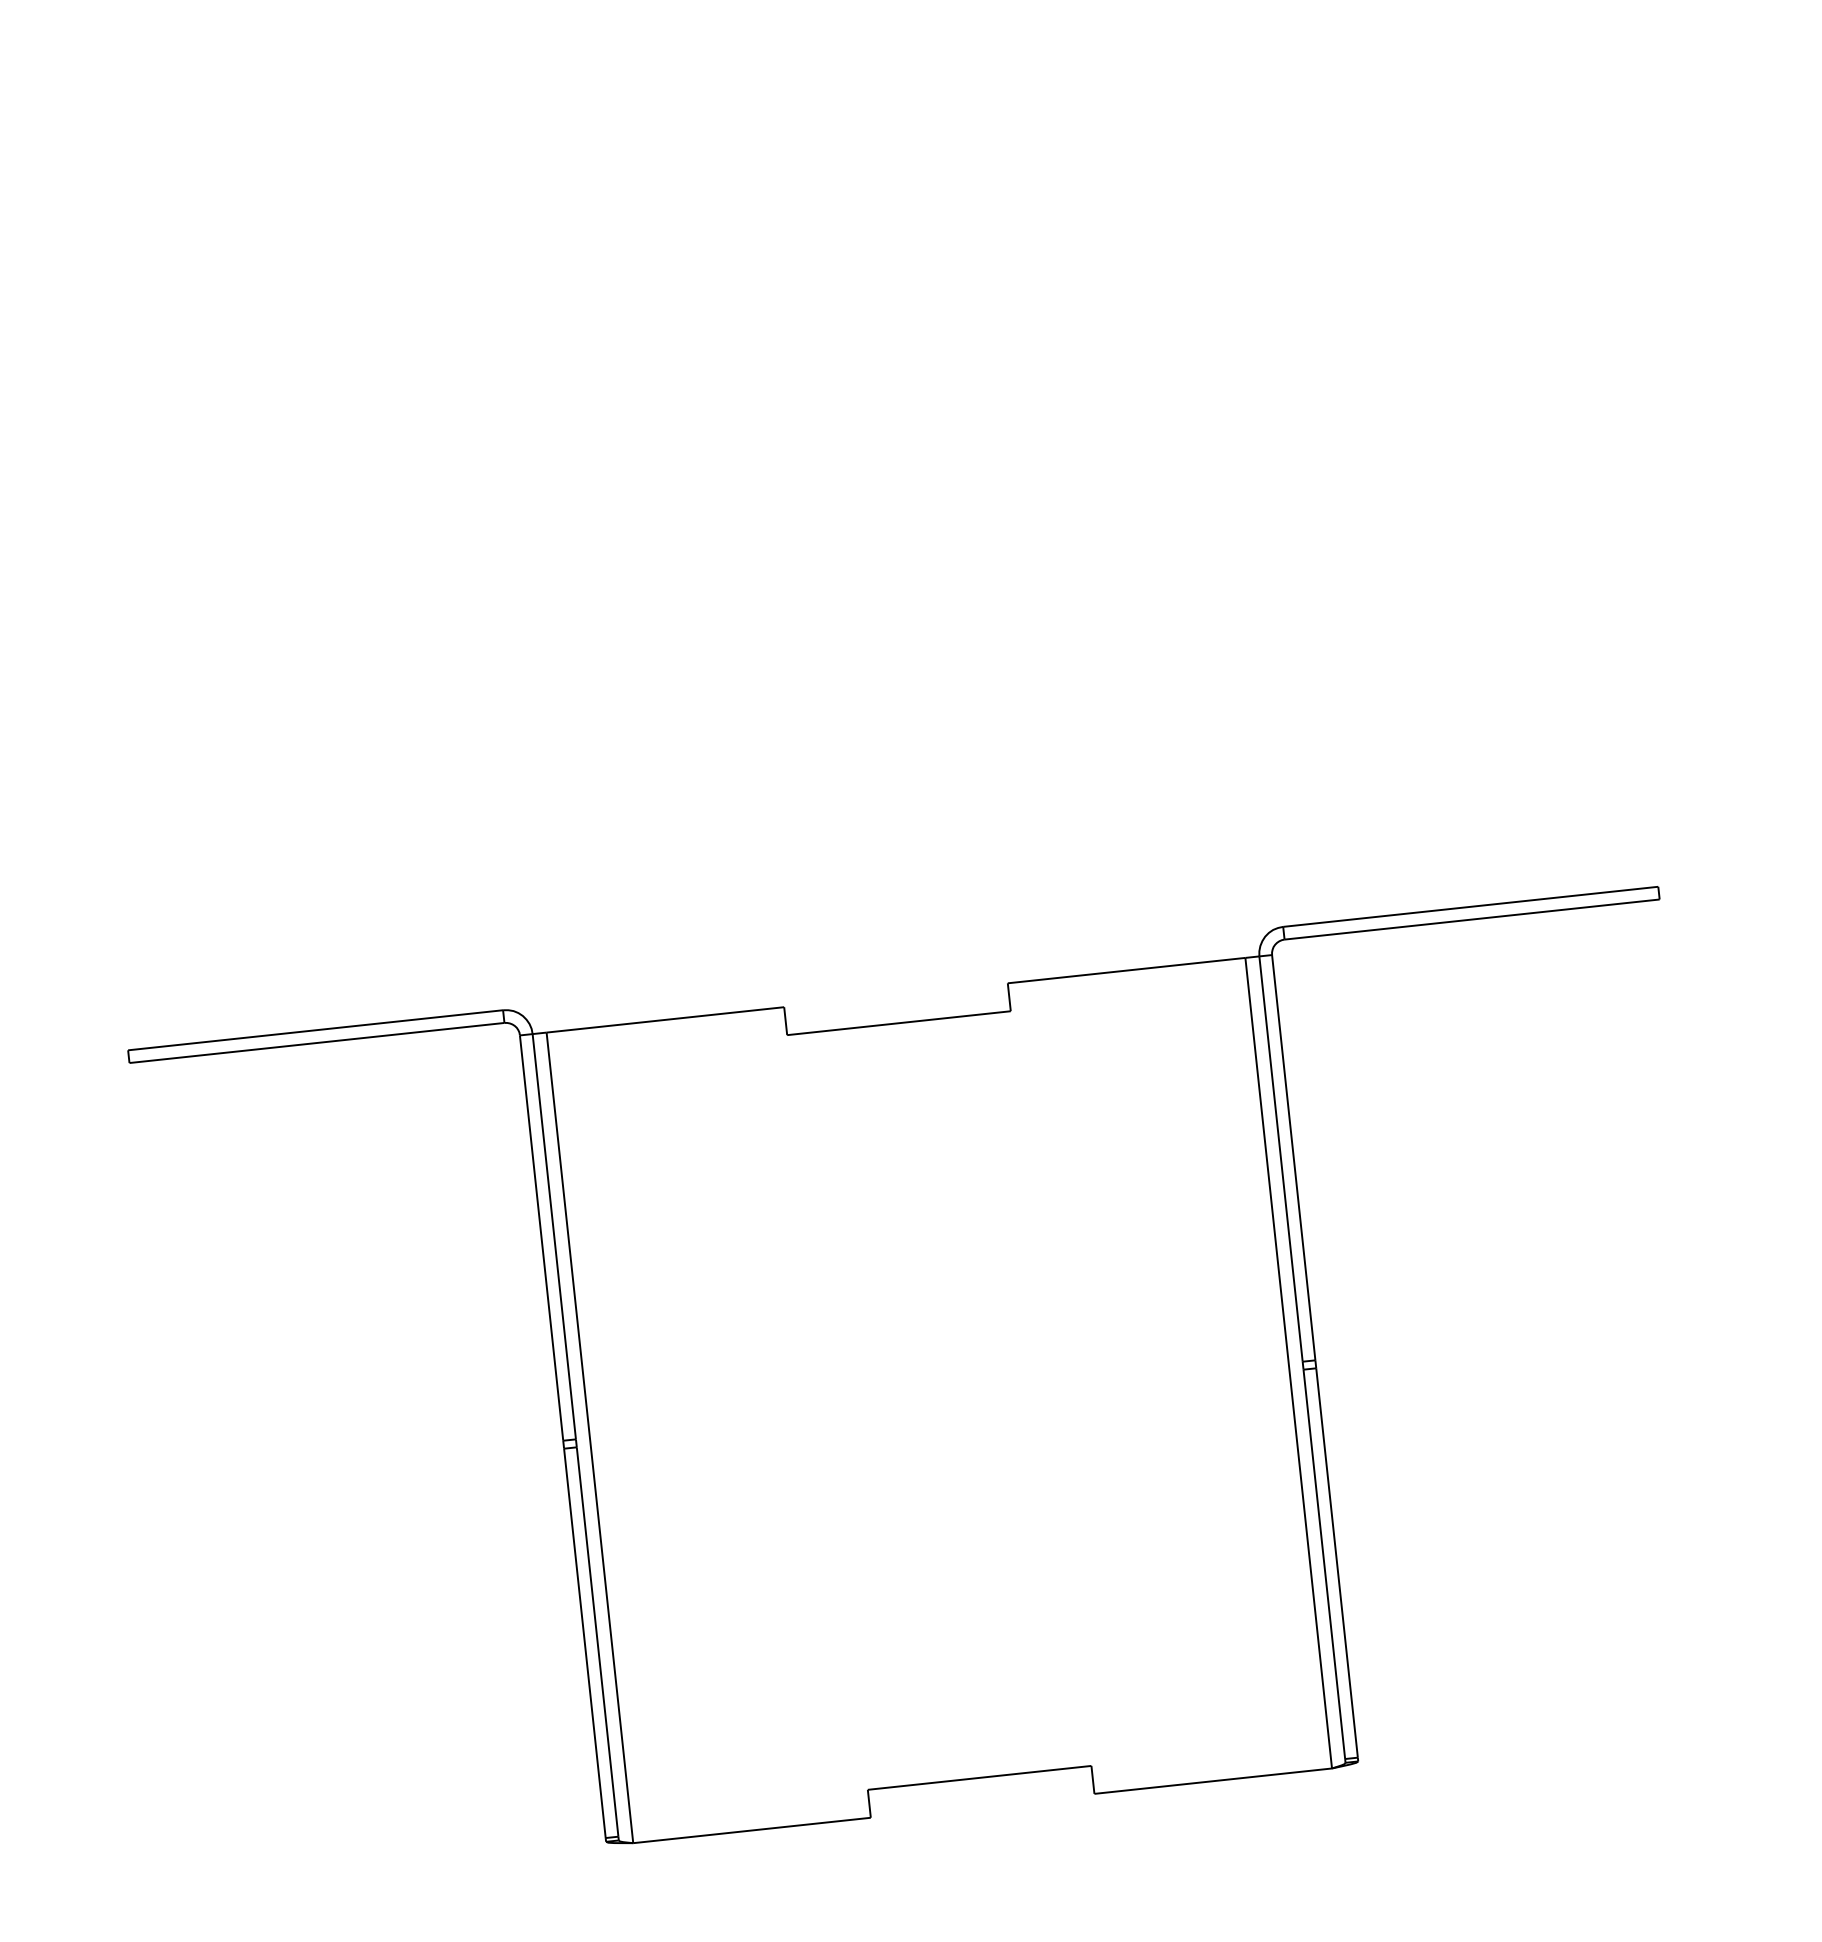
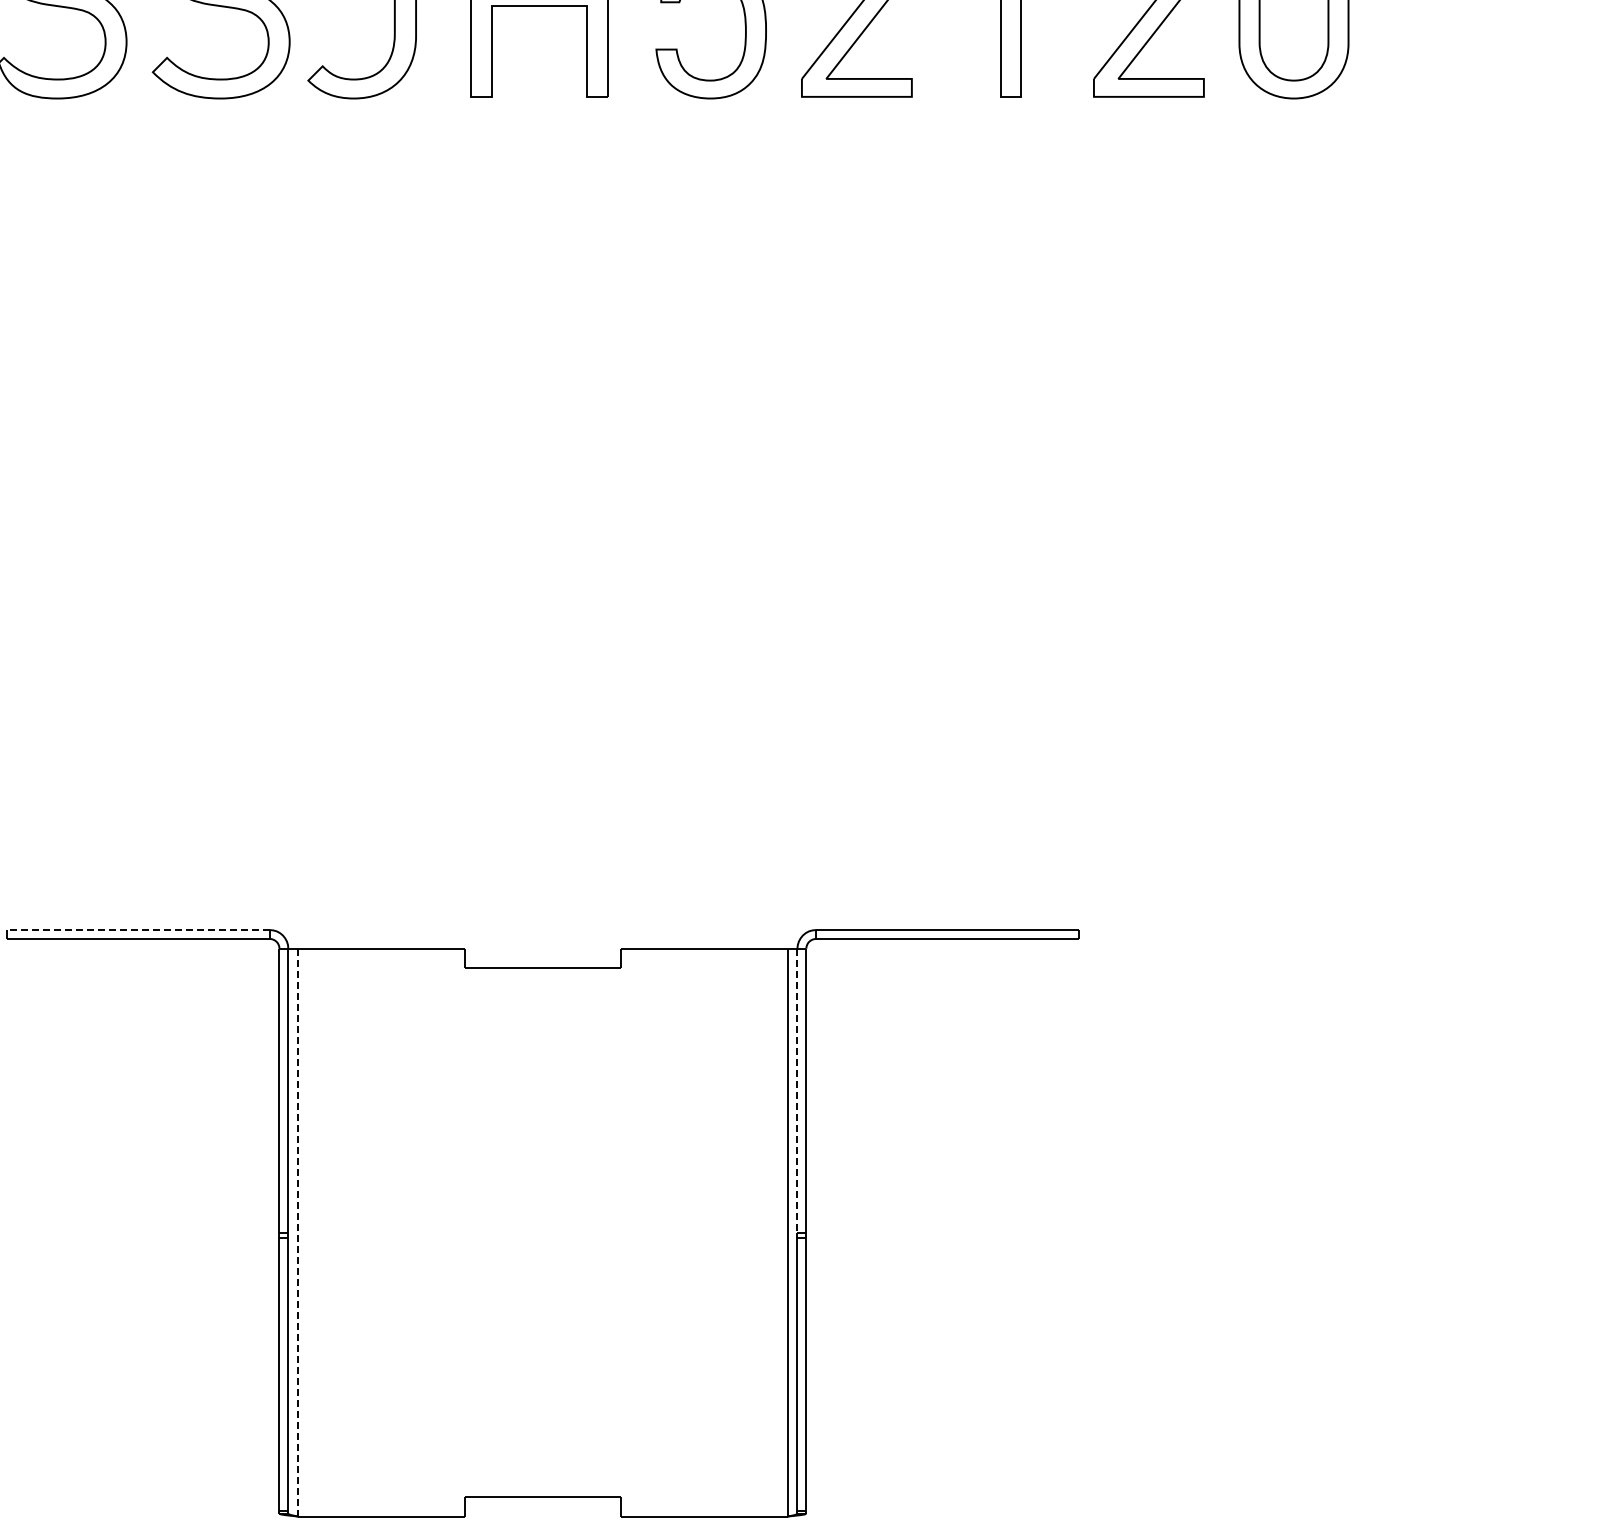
line: (314, 1031) -> (137, 930), solid -> dashed
line: (1281, 1158) -> (797, 1090), solid -> dashed
line: (590, 1437) -> (298, 1232), solid -> dashed

